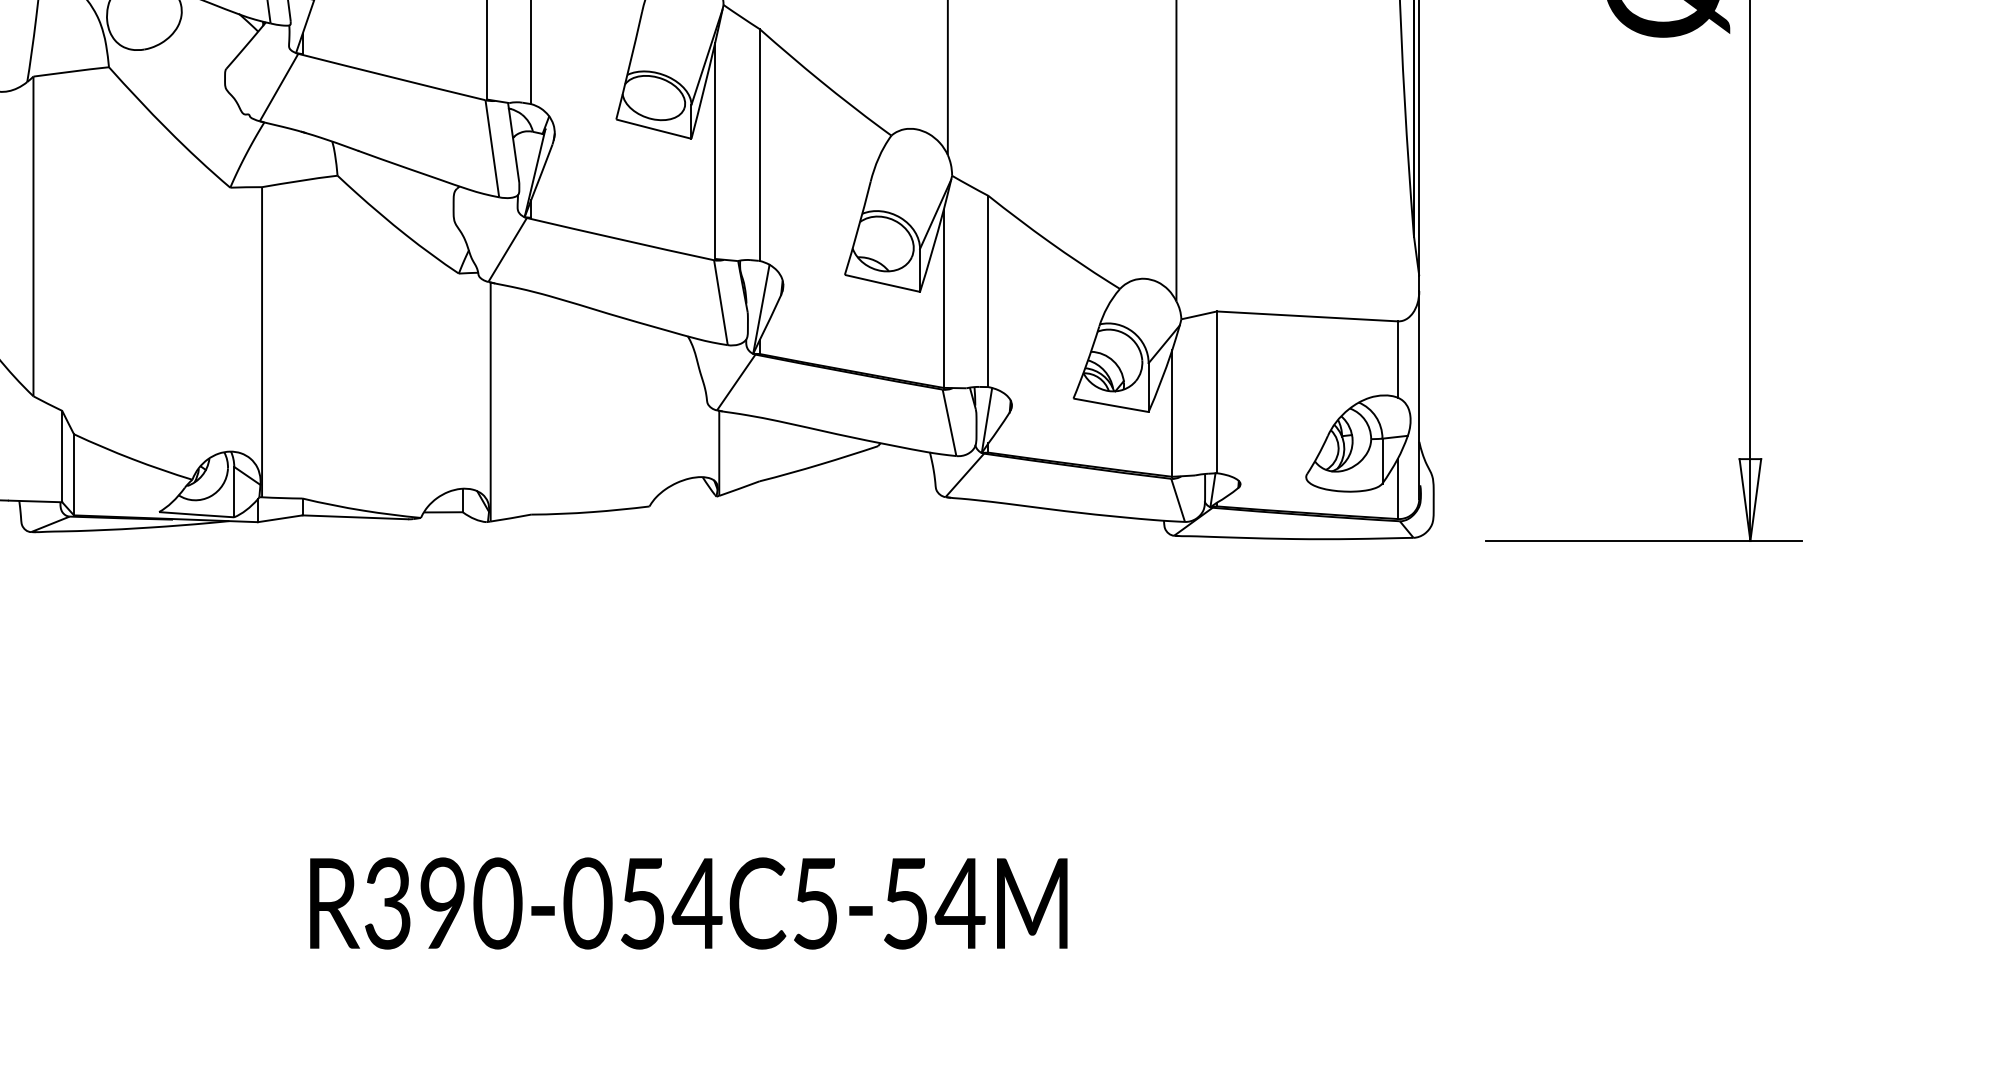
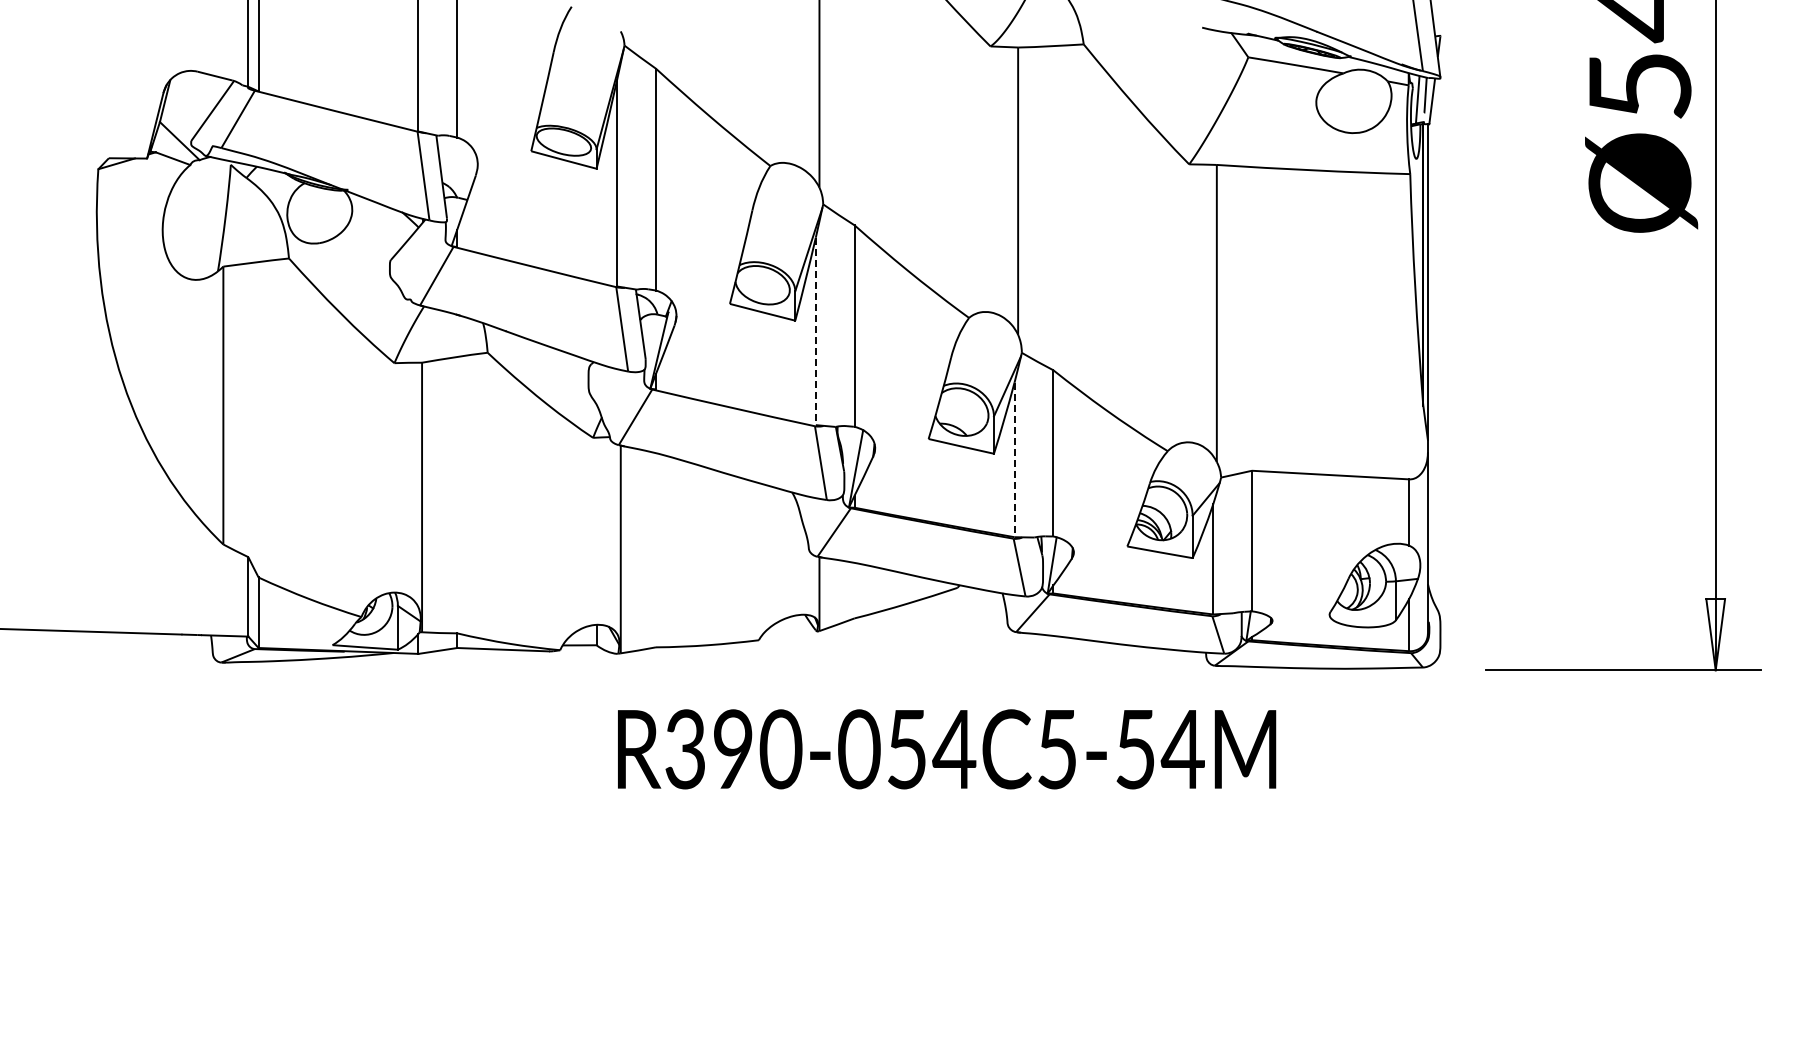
line: (714, 151) -> (815, 331), solid -> dashed
line: (943, 299) -> (1014, 460), solid -> dashed
text: (689, 903) -> (947, 749), moved

